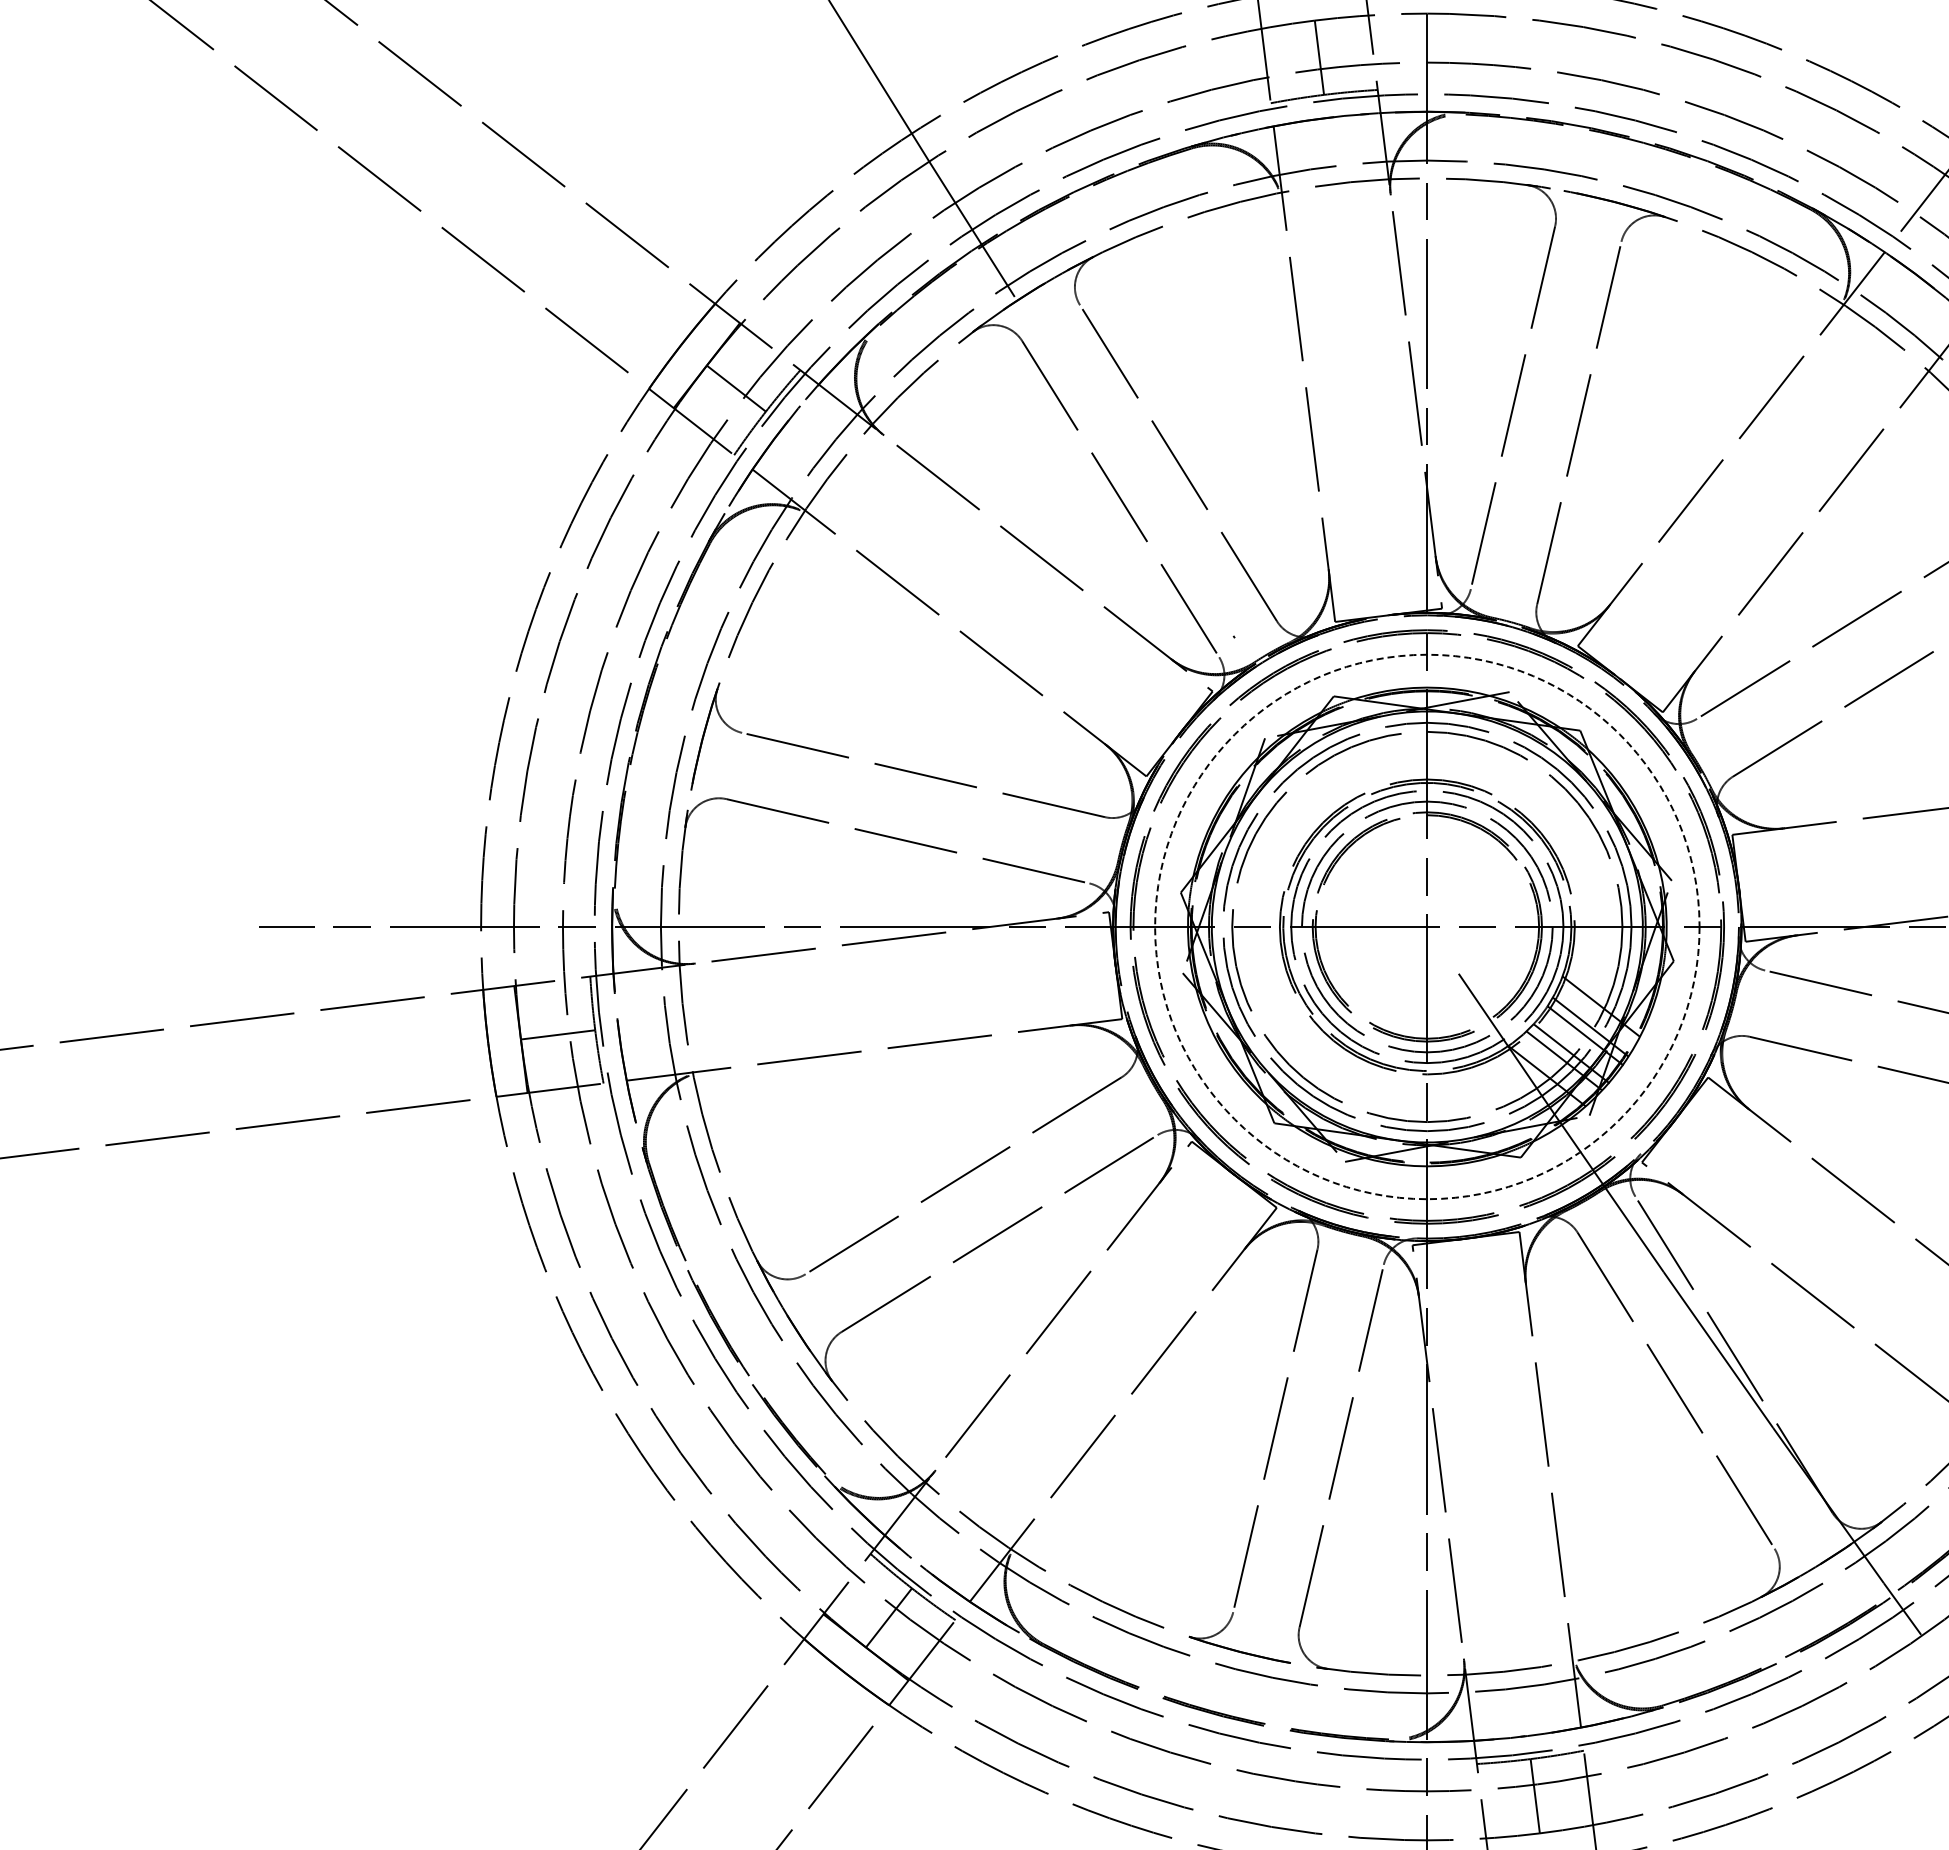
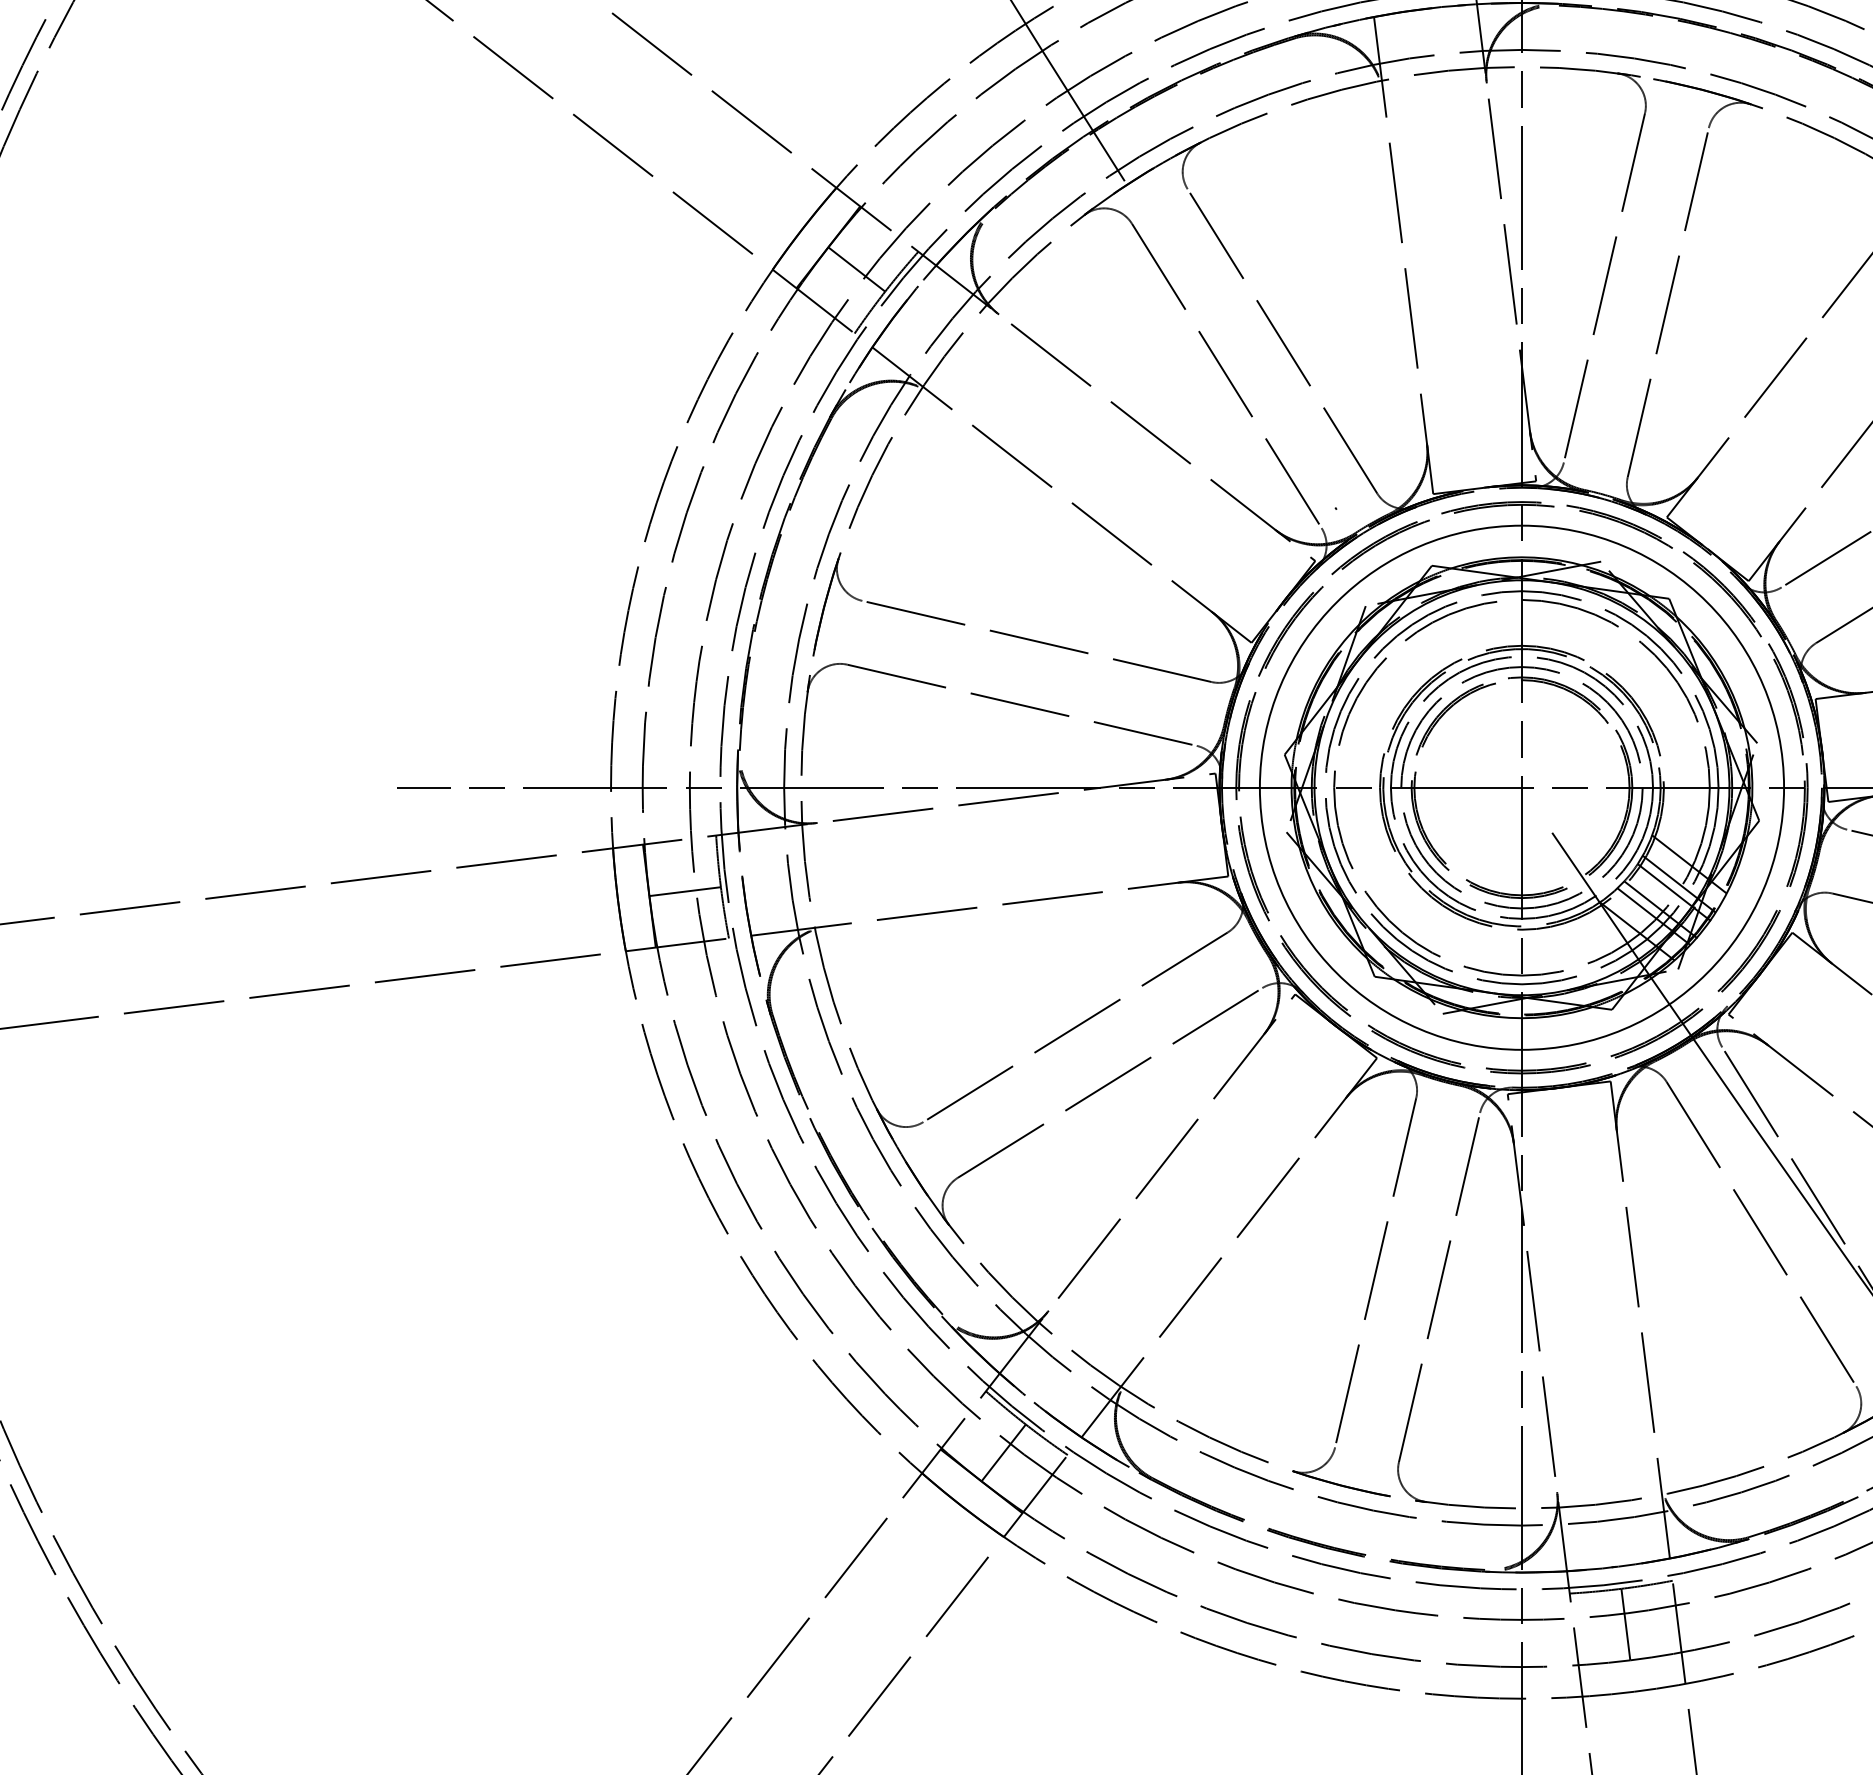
circle: (1427, 926) -> (1522, 787), dashed -> solid

